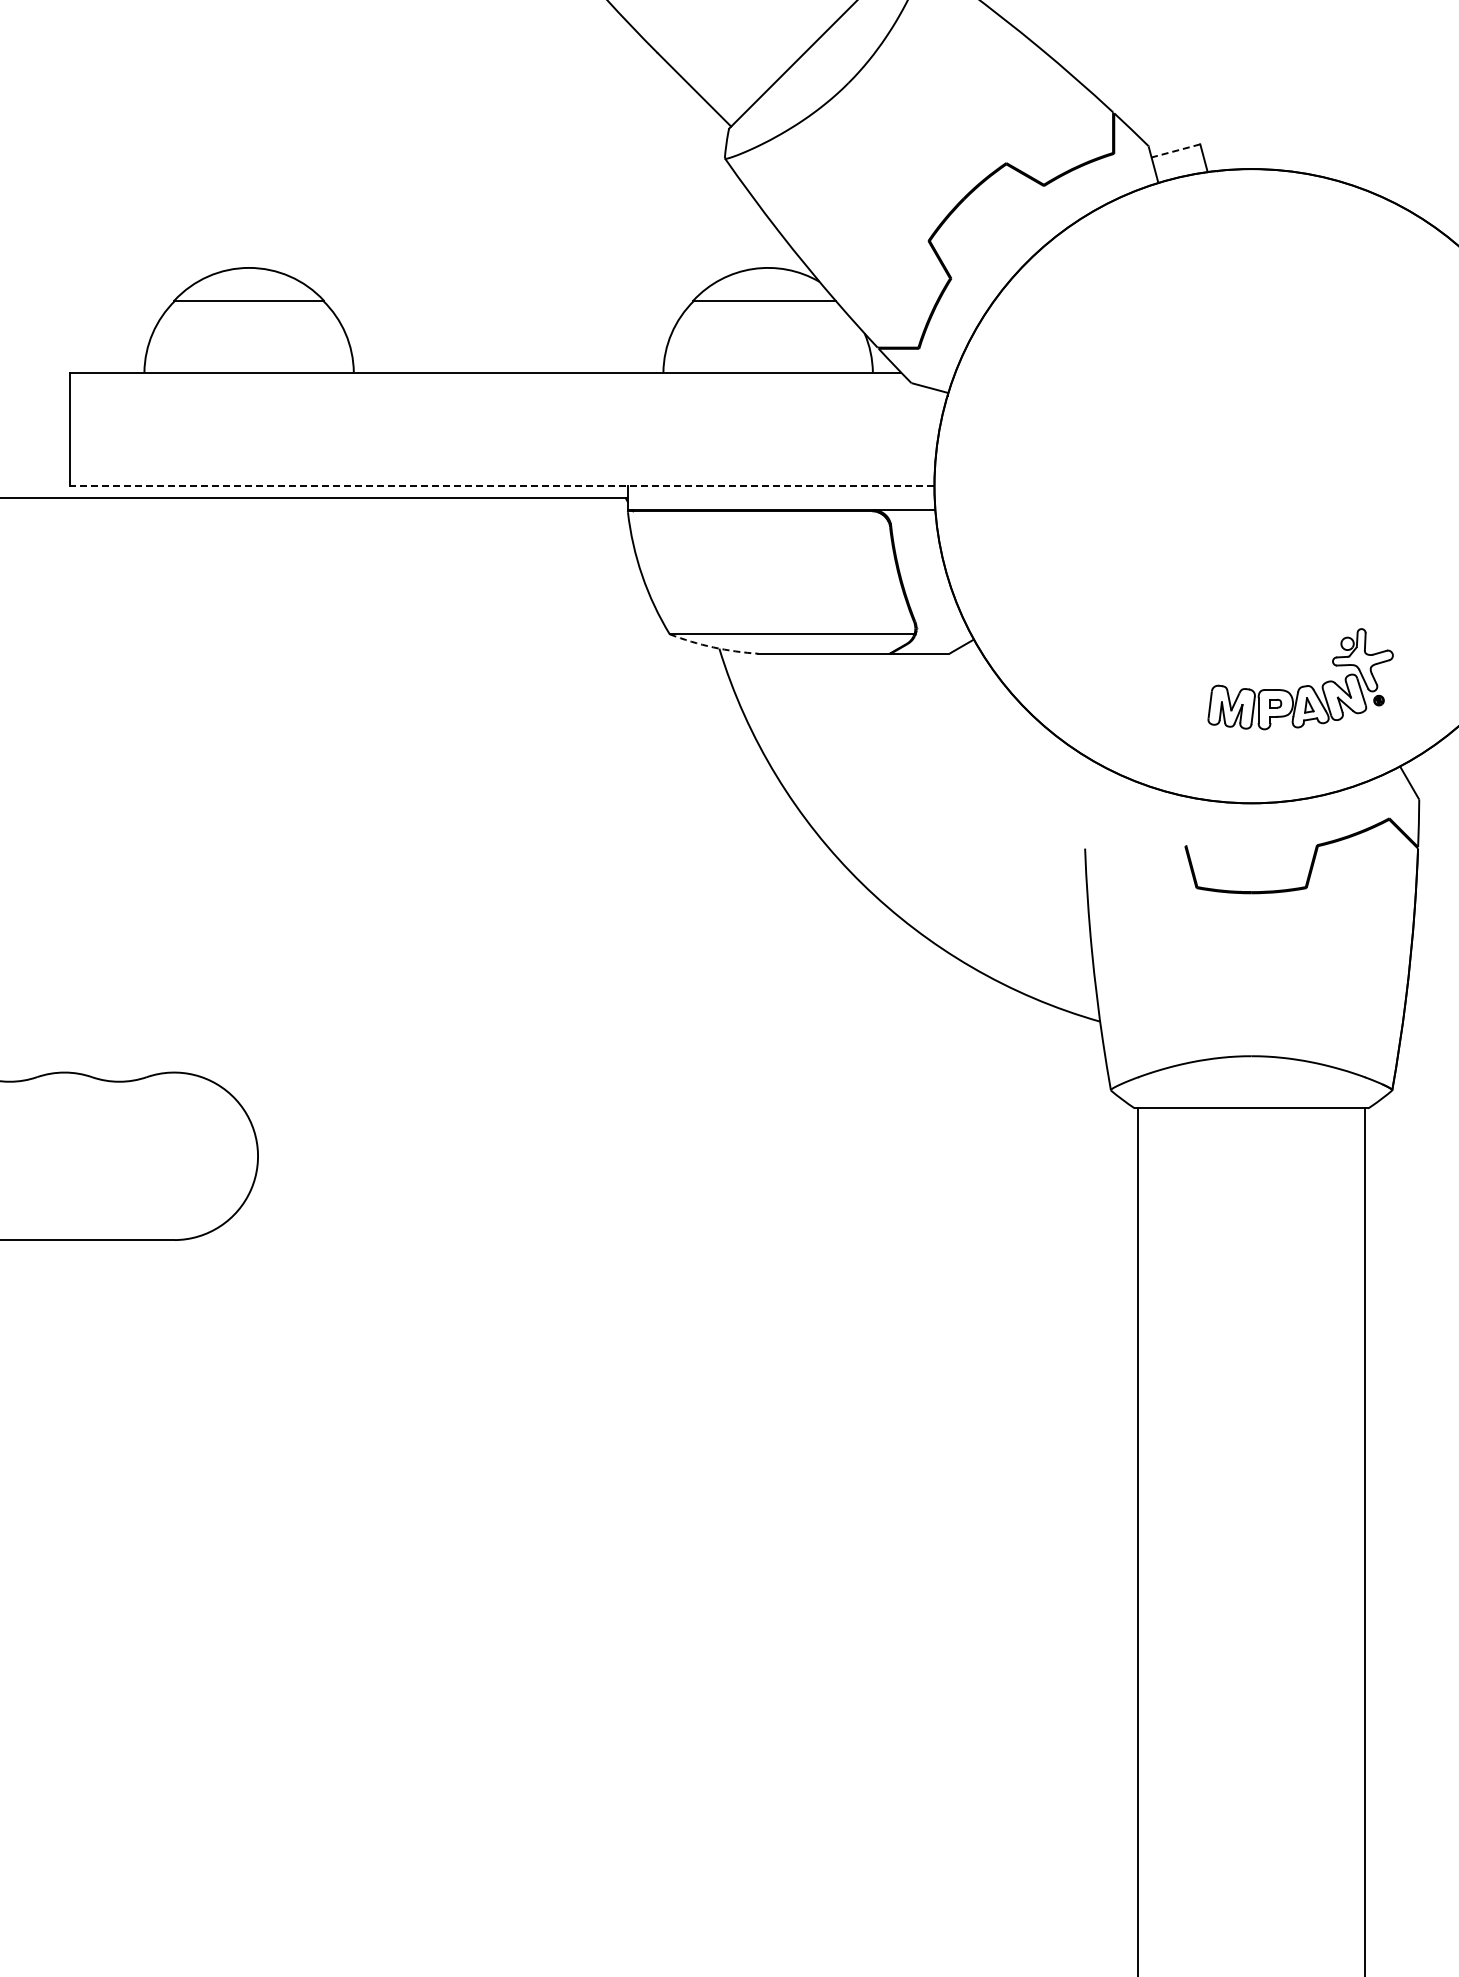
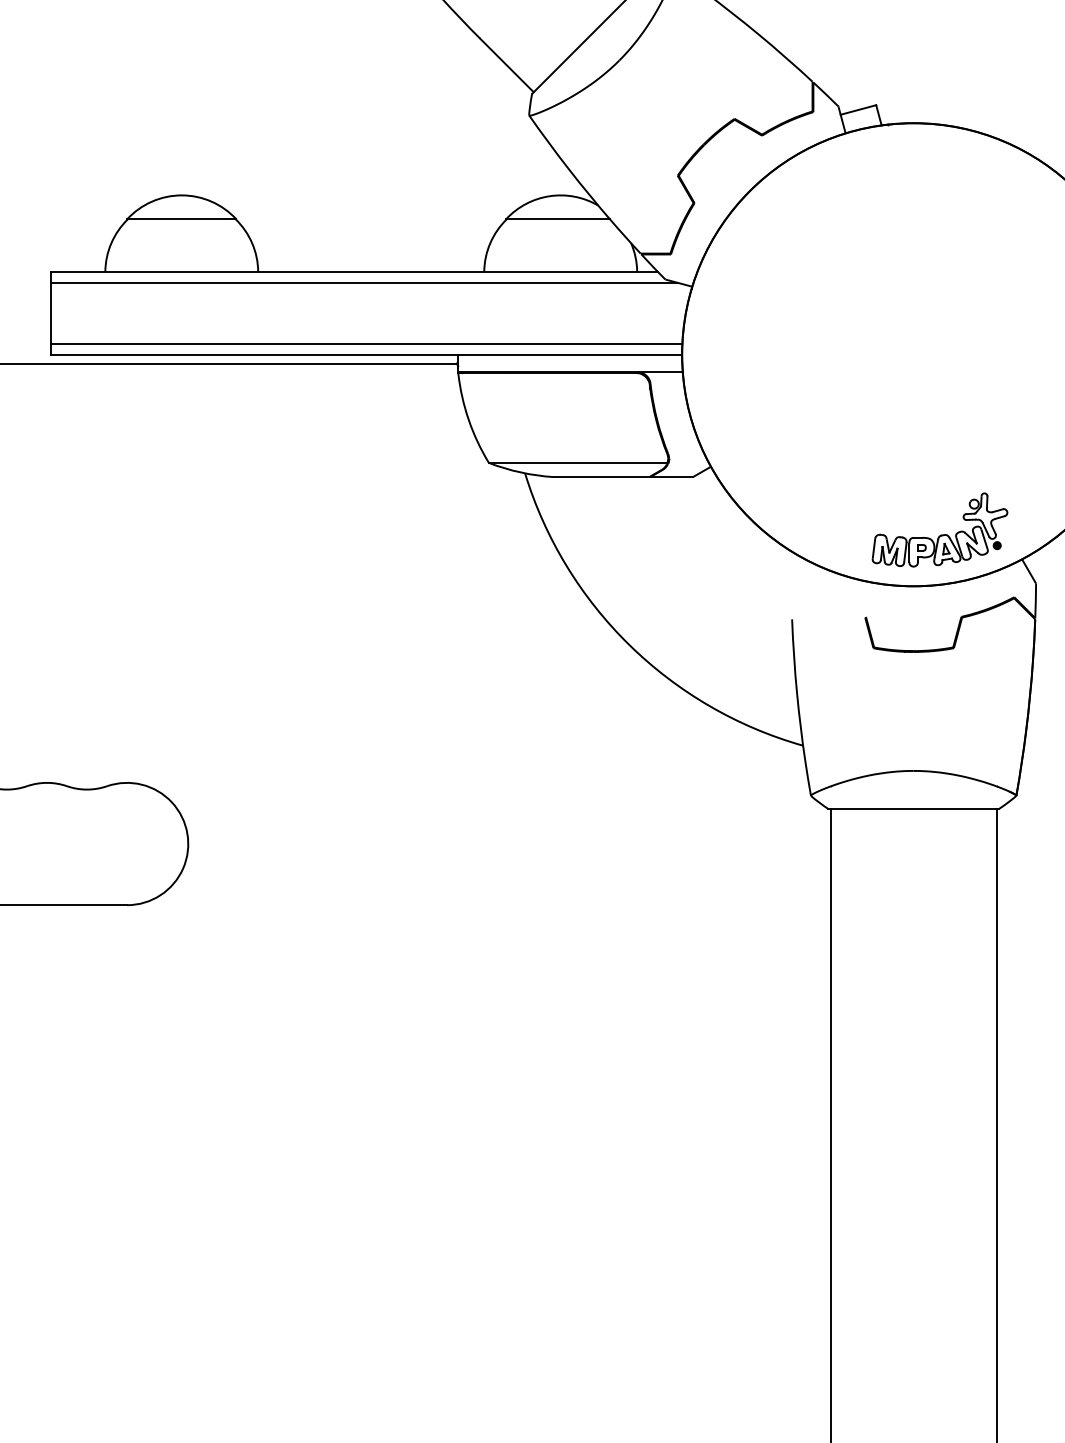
line: (1175, 151) -> (858, 110), dashed -> solid
line: (498, 387) -> (363, 282), added
line: (501, 471) -> (366, 344), added
line: (501, 486) -> (366, 354), dashed -> solid
arc: (713, 647) -> (520, 472), dashed -> solid
part: (1302, 685) -> (941, 534), moved

